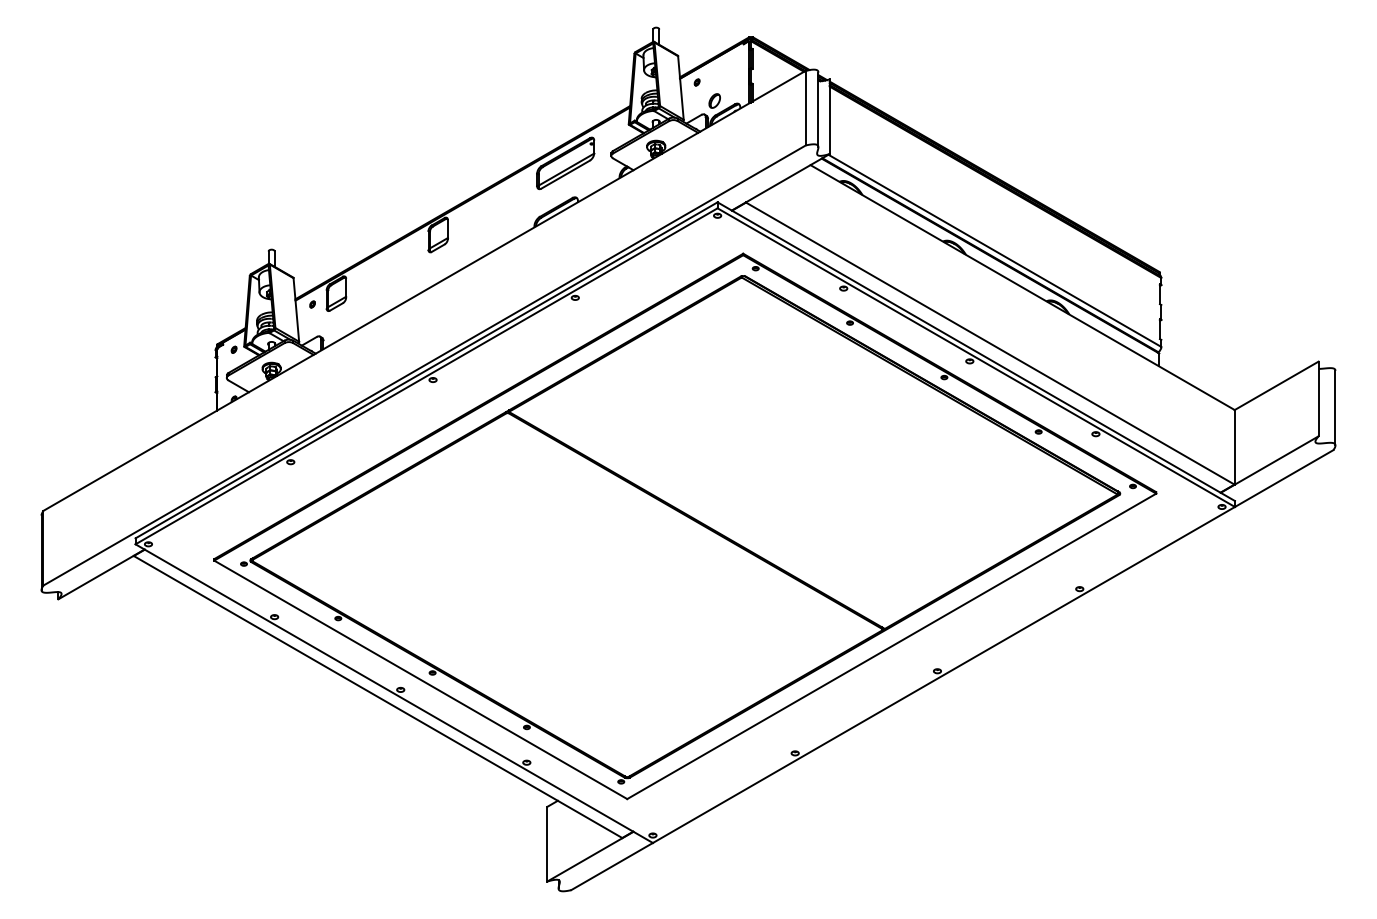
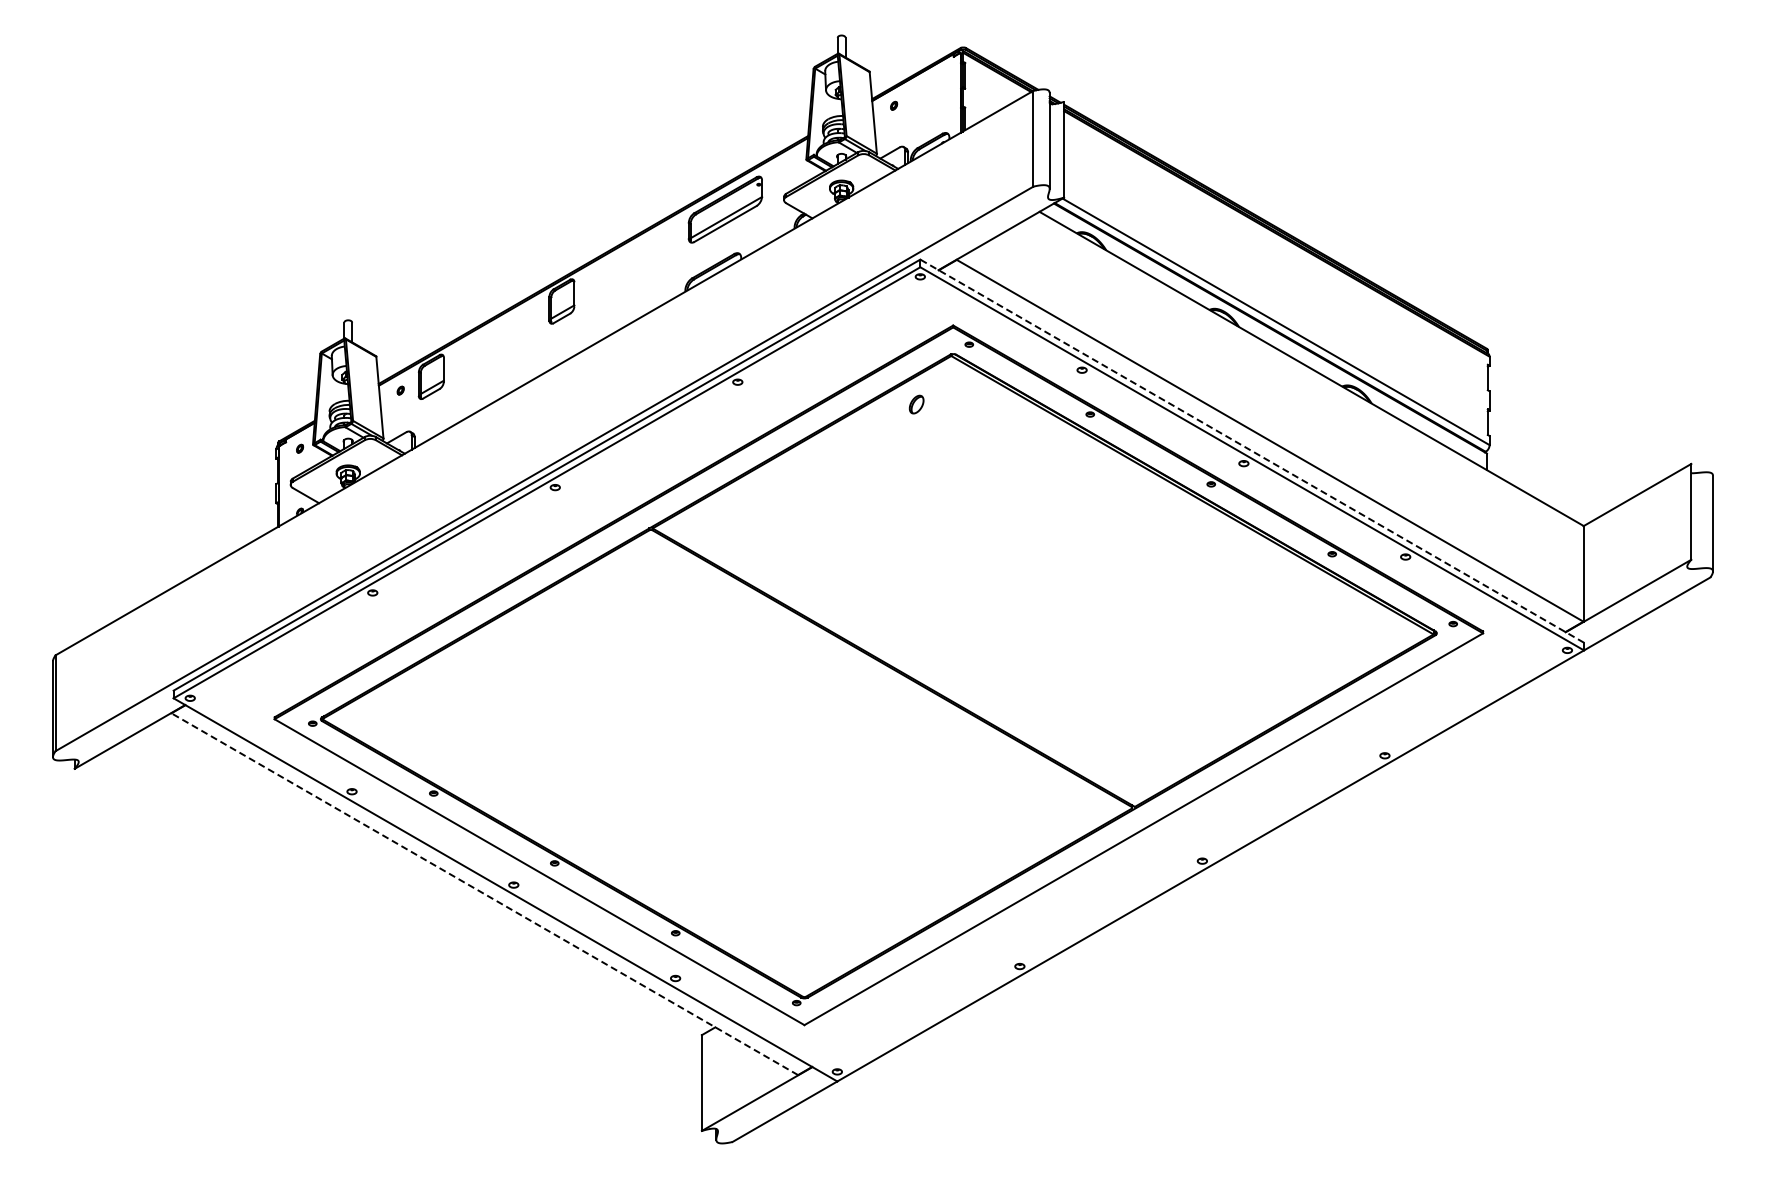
part: (714, 100) -> (916, 404), moved
line: (975, 351) -> (1251, 450), solid -> dashed
line: (377, 697) -> (484, 894), solid -> dashed

